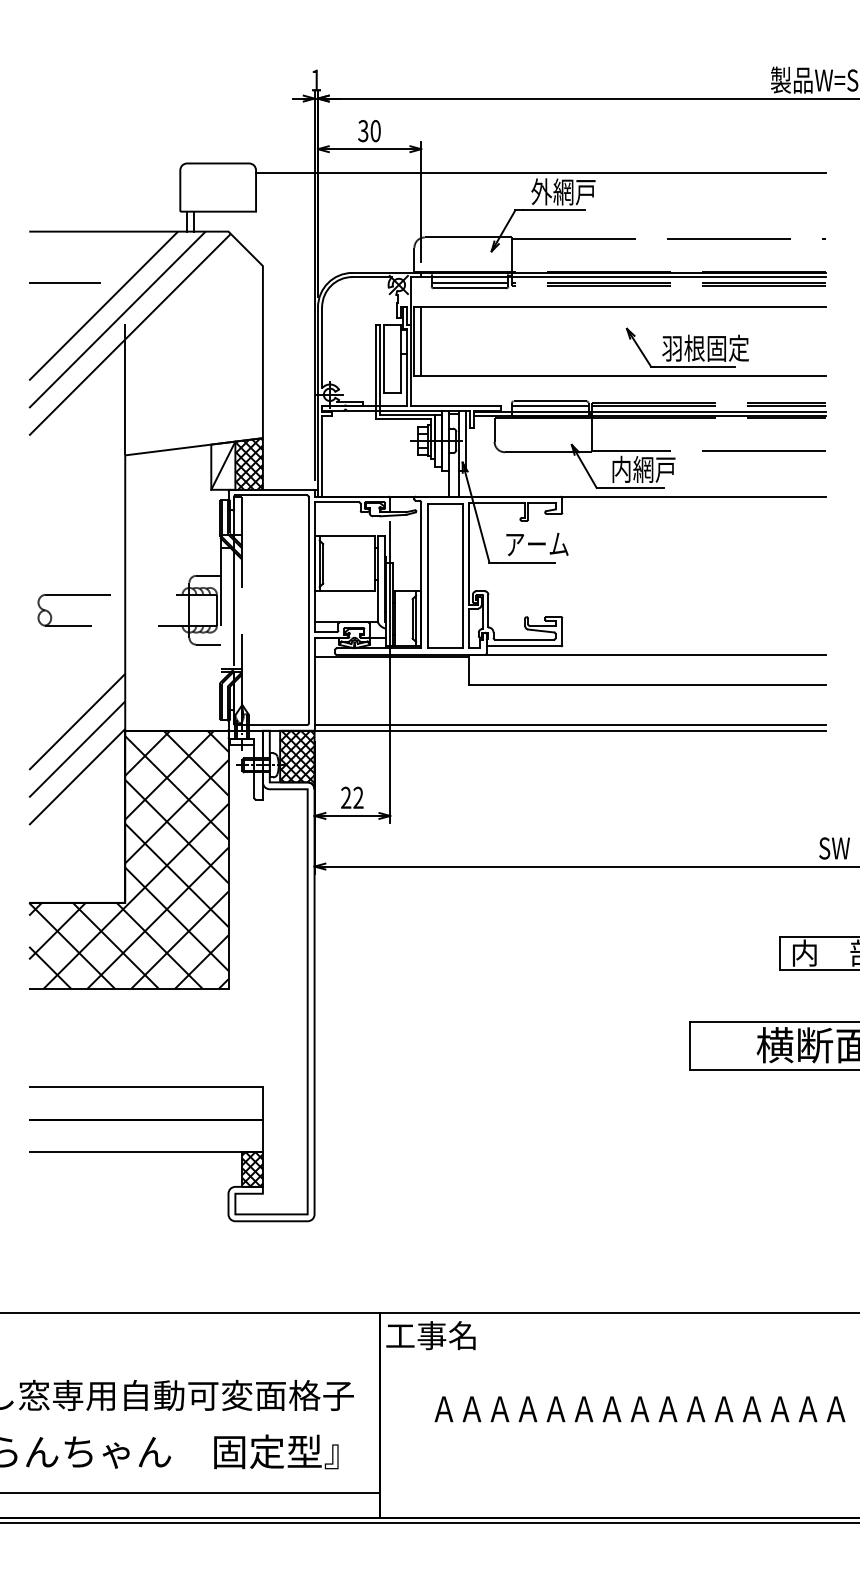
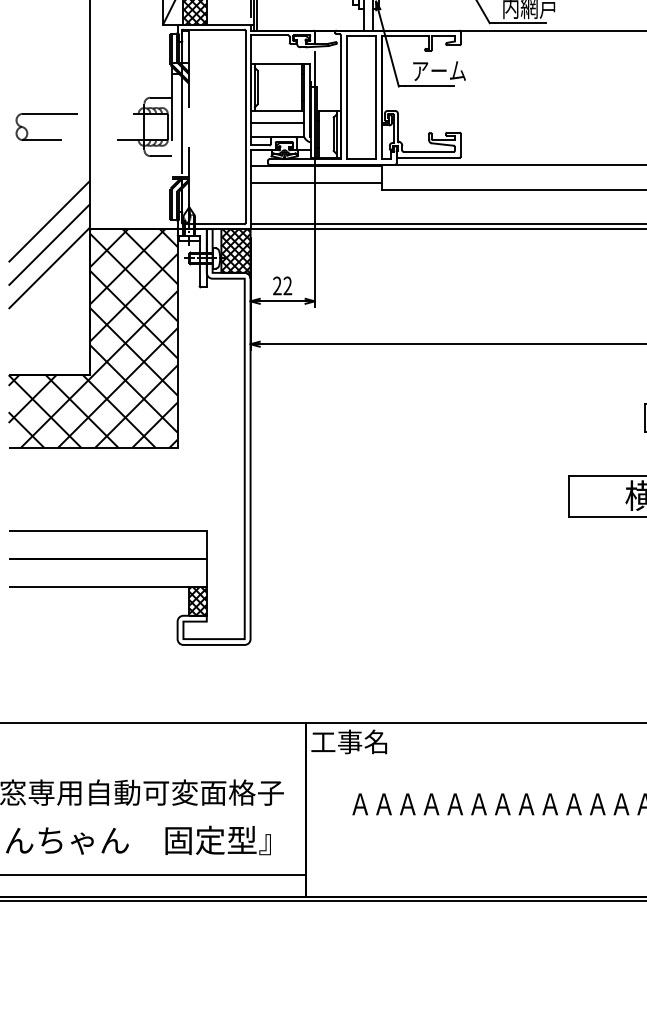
line: (345, 605) -> (276, 122), added
line: (391, 676) -> (315, 183), added

